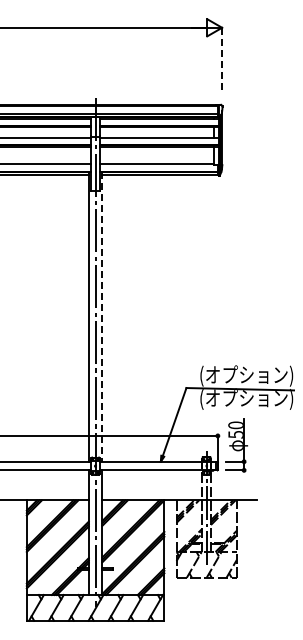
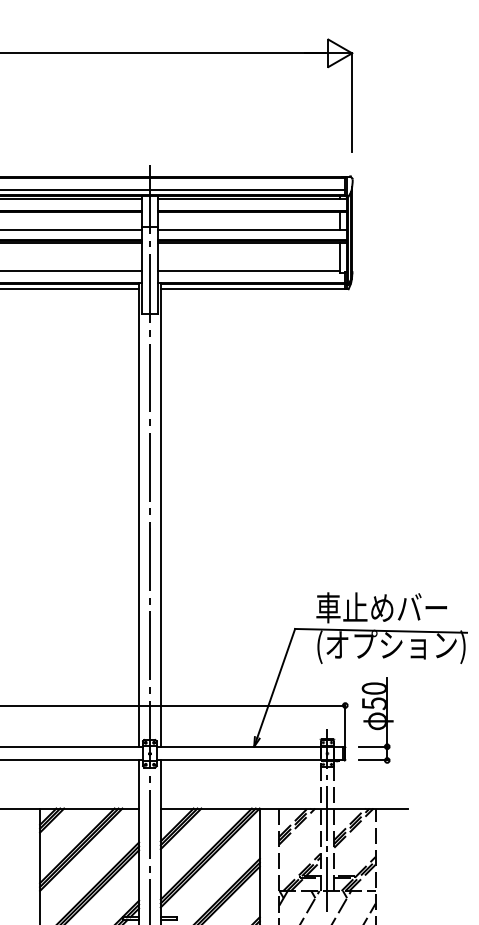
line: (222, 58) -> (352, 102), dashed -> solid
line: (102, 317) -> (160, 516), dashed -> solid
text: (246, 375) -> (391, 608), (オプション) -> 車止めバー

